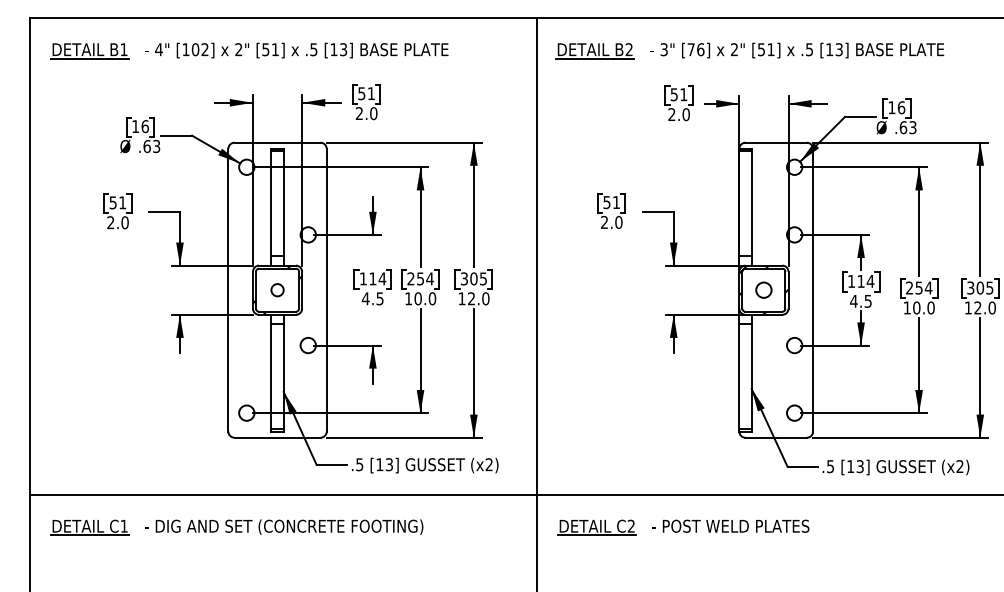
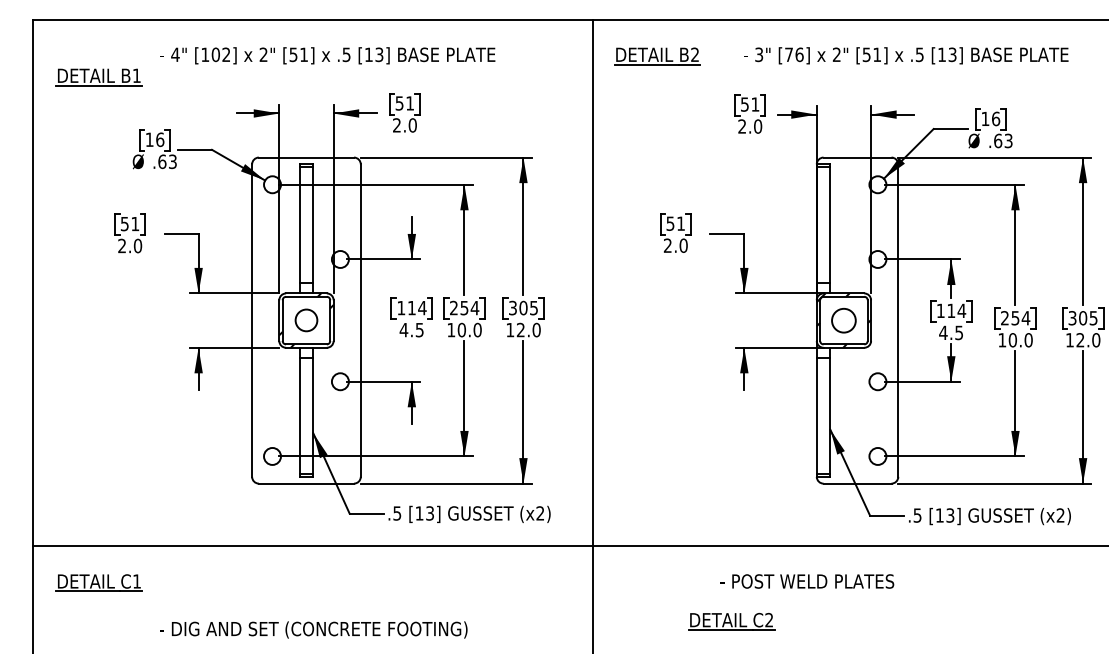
text: (797, 50) -> (906, 55), moved
part: (89, 51) -> (98, 77), moved
circle: (763, 289) -> (843, 319), size x1.4
circle: (277, 290) -> (306, 320), size x1.6
text: (284, 526) -> (314, 629), moved
part: (596, 527) -> (730, 621), moved

